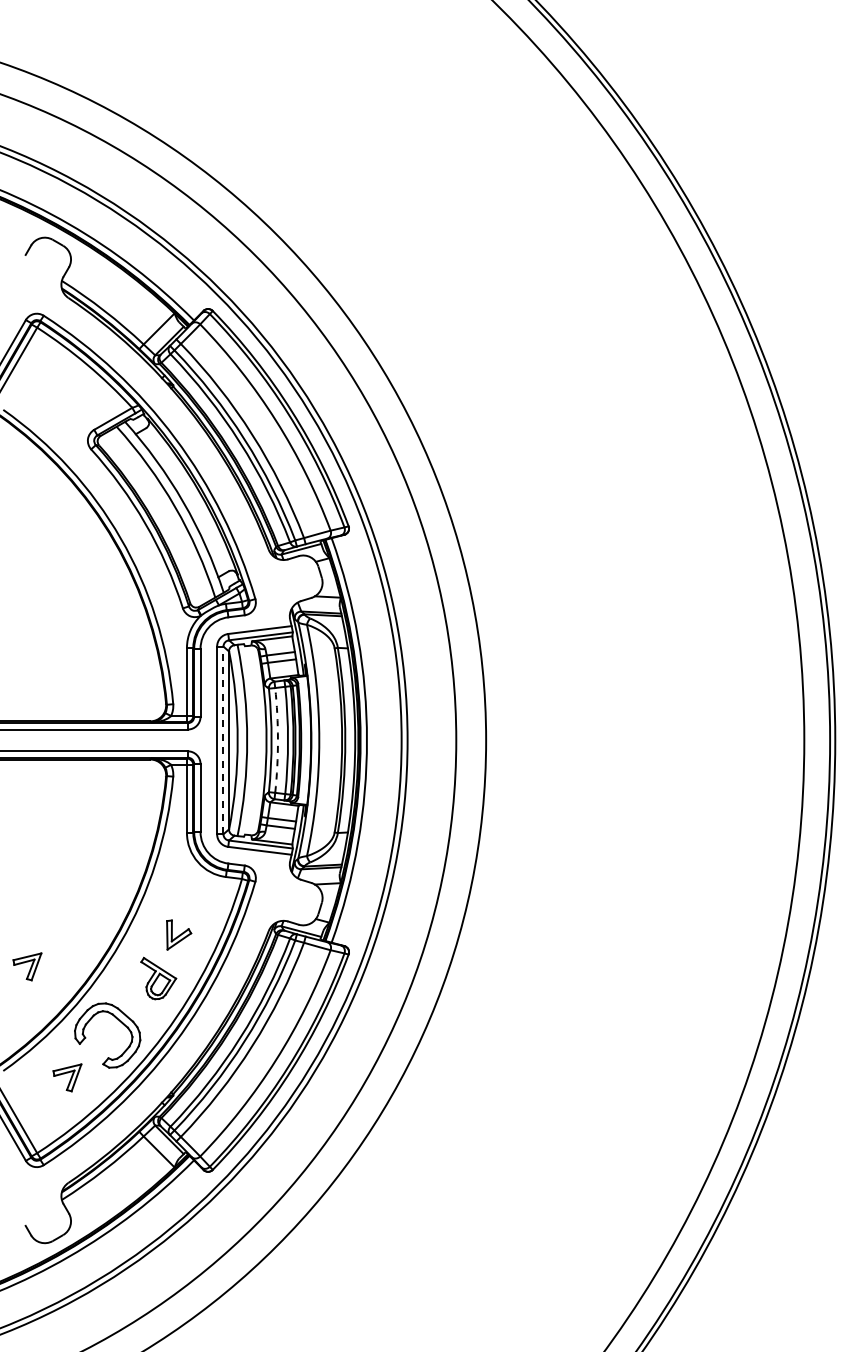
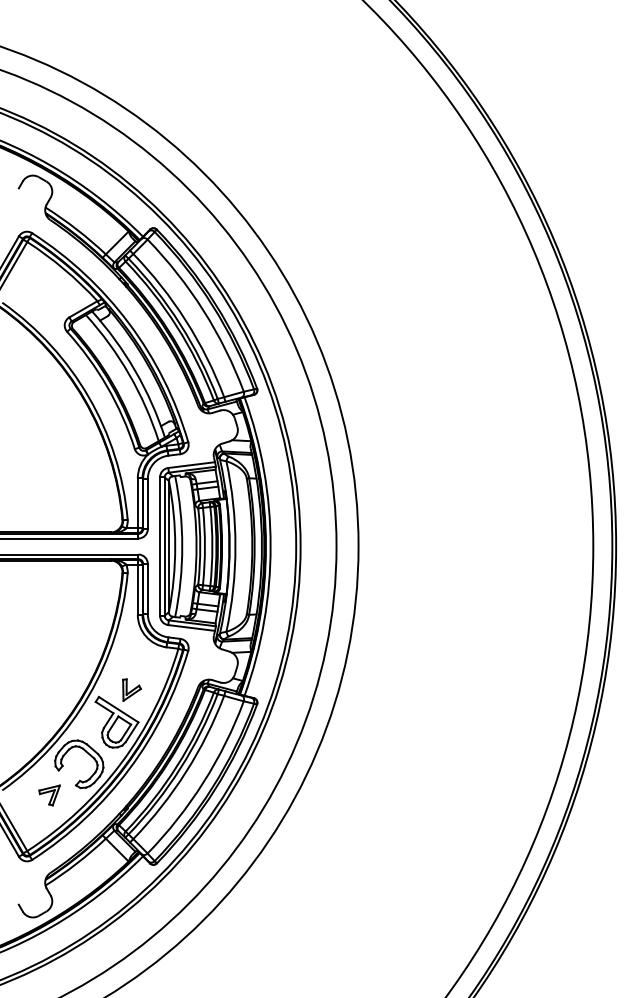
line: (223, 740) -> (164, 546), dashed -> solid
arc: (277, 740) -> (204, 546), dashed -> solid
part: (27, 966) -> (20, 713), removed
part: (158, 978) -> (116, 722), size x1.67

